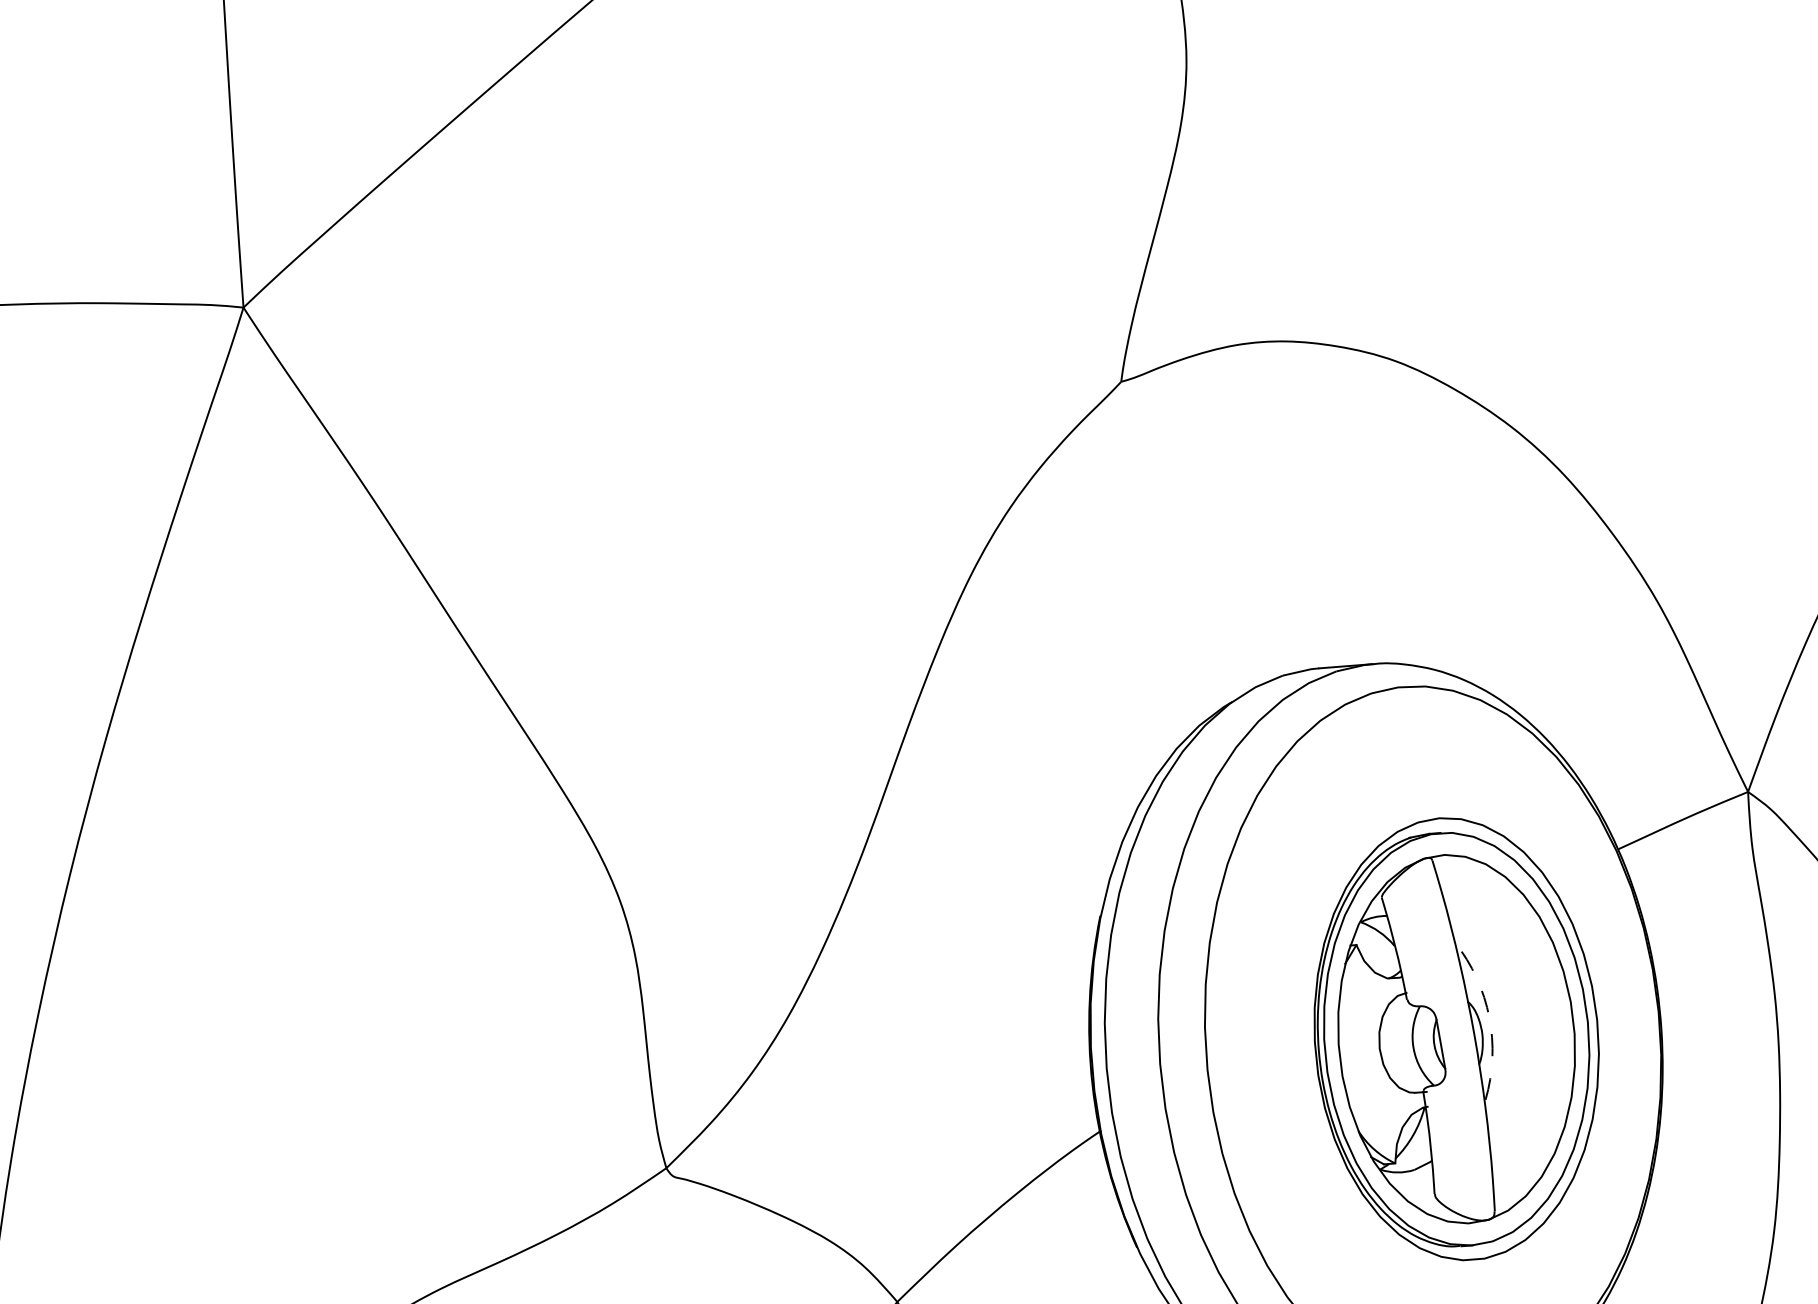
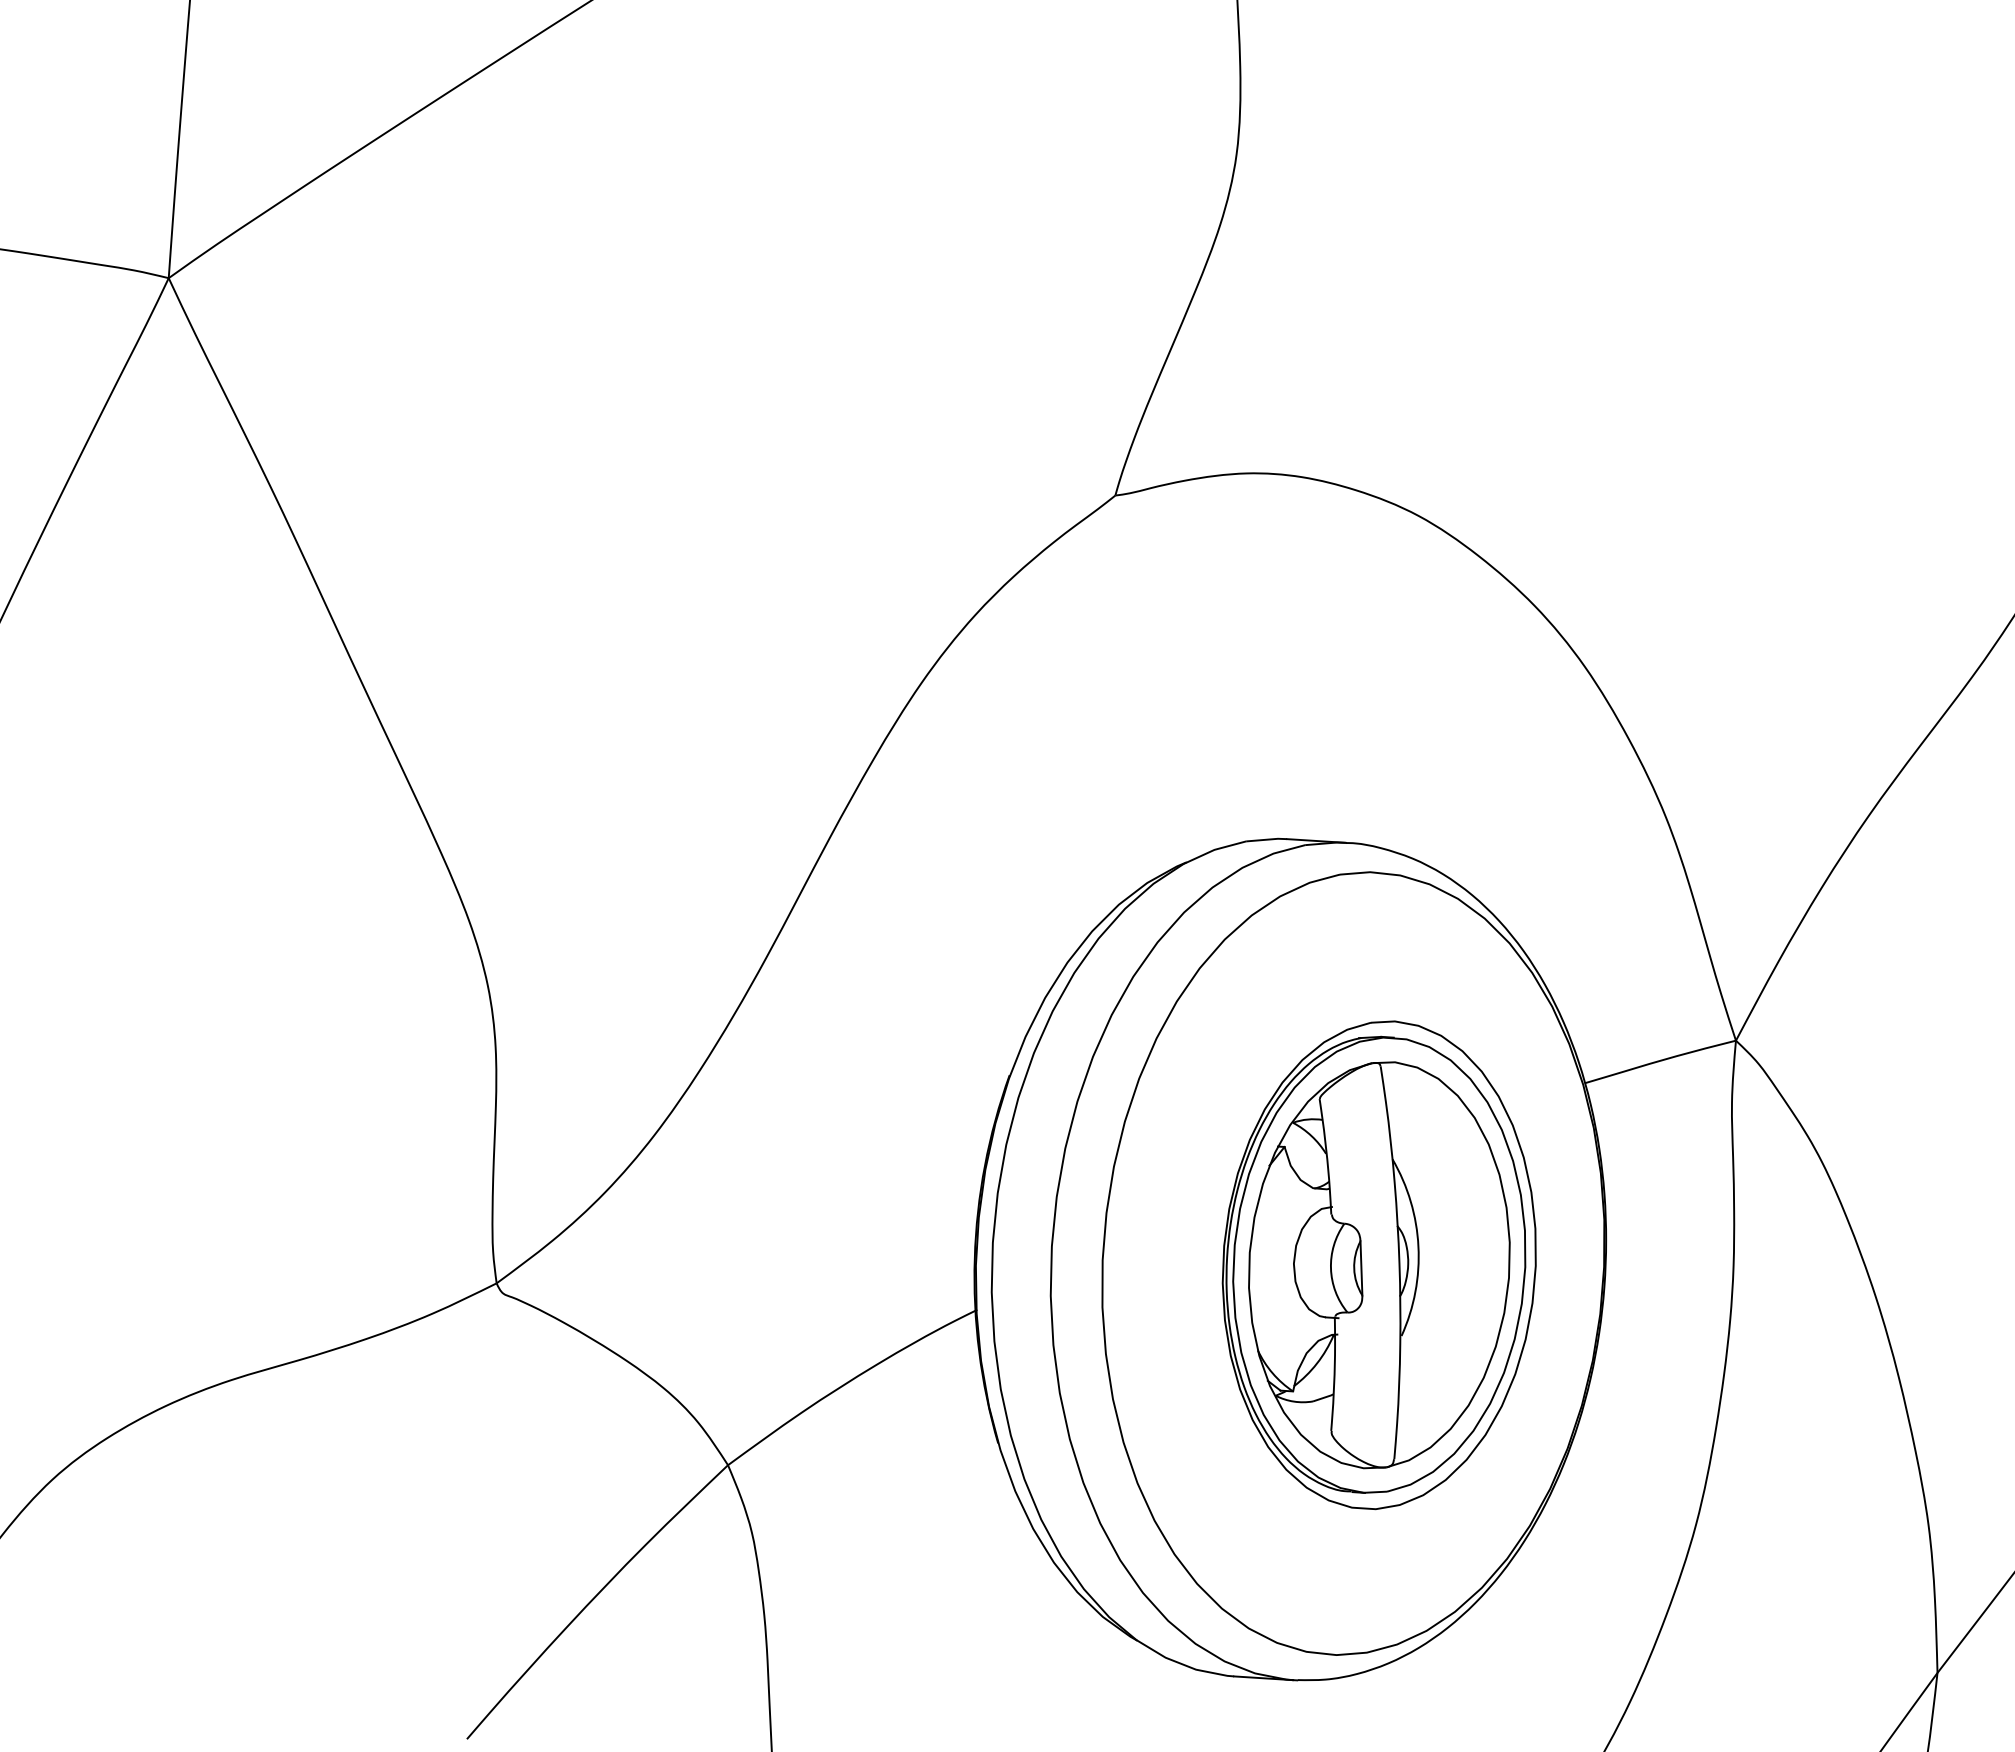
arc: (1489, 1017) -> (1418, 1246), dashed -> solid

